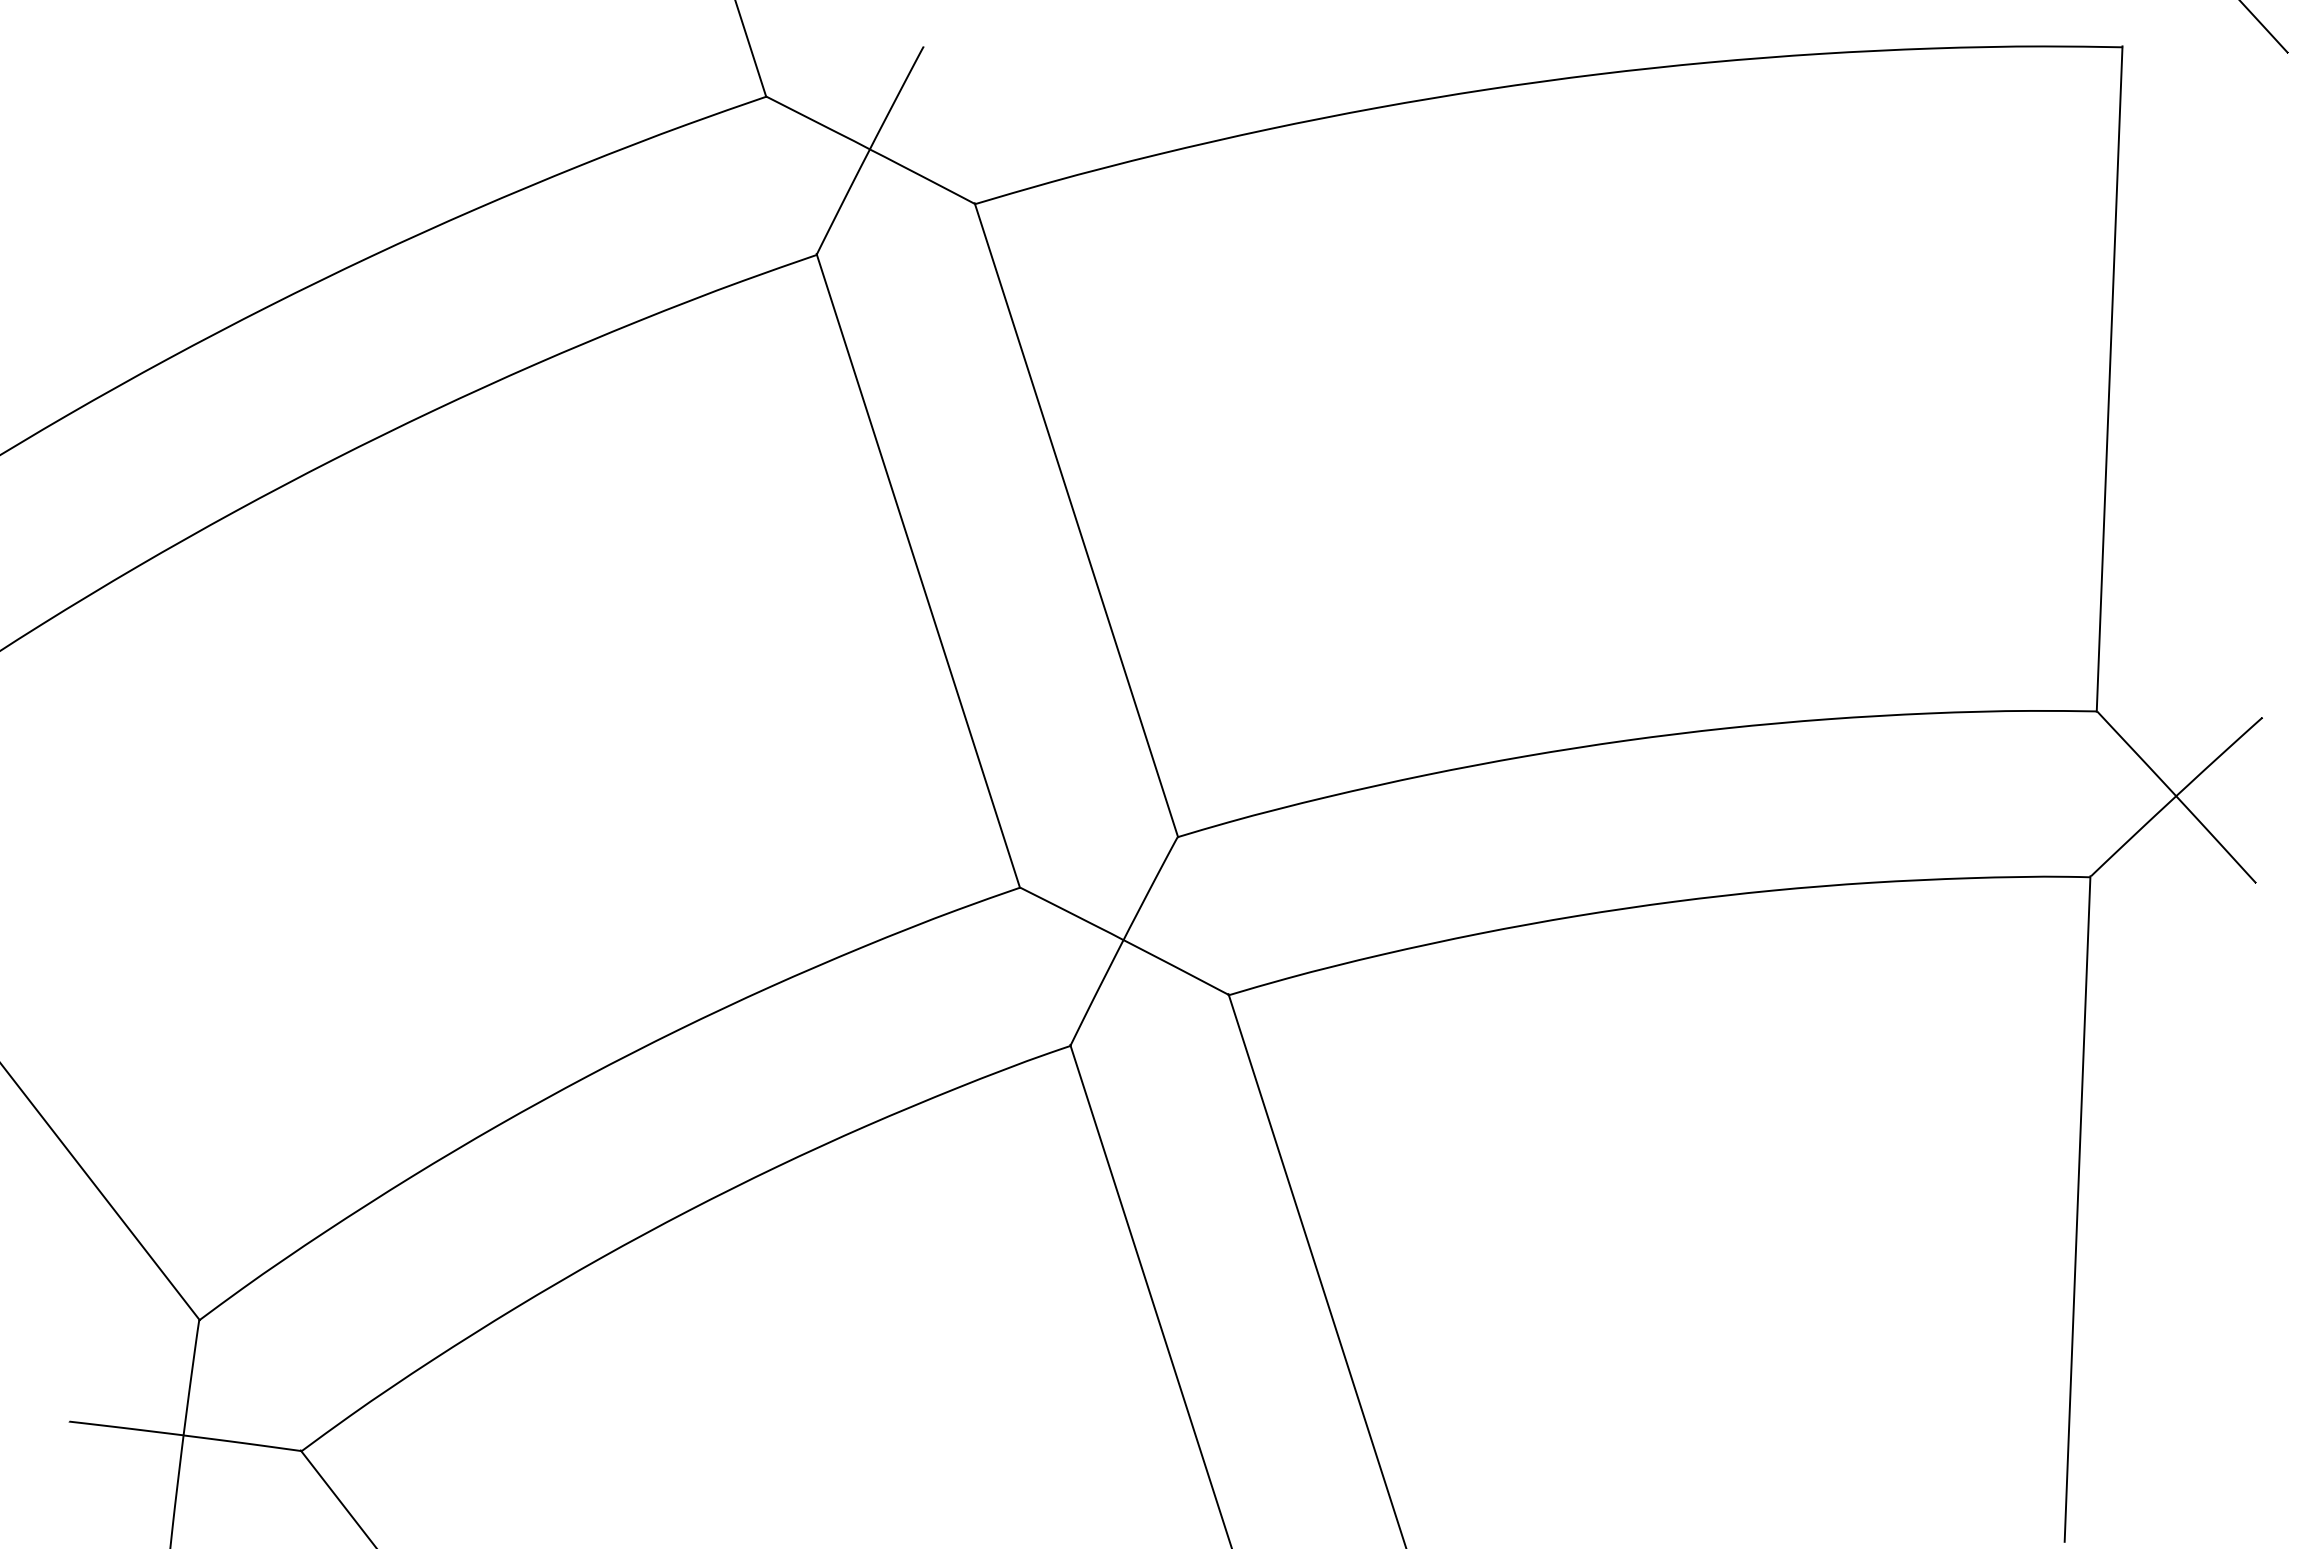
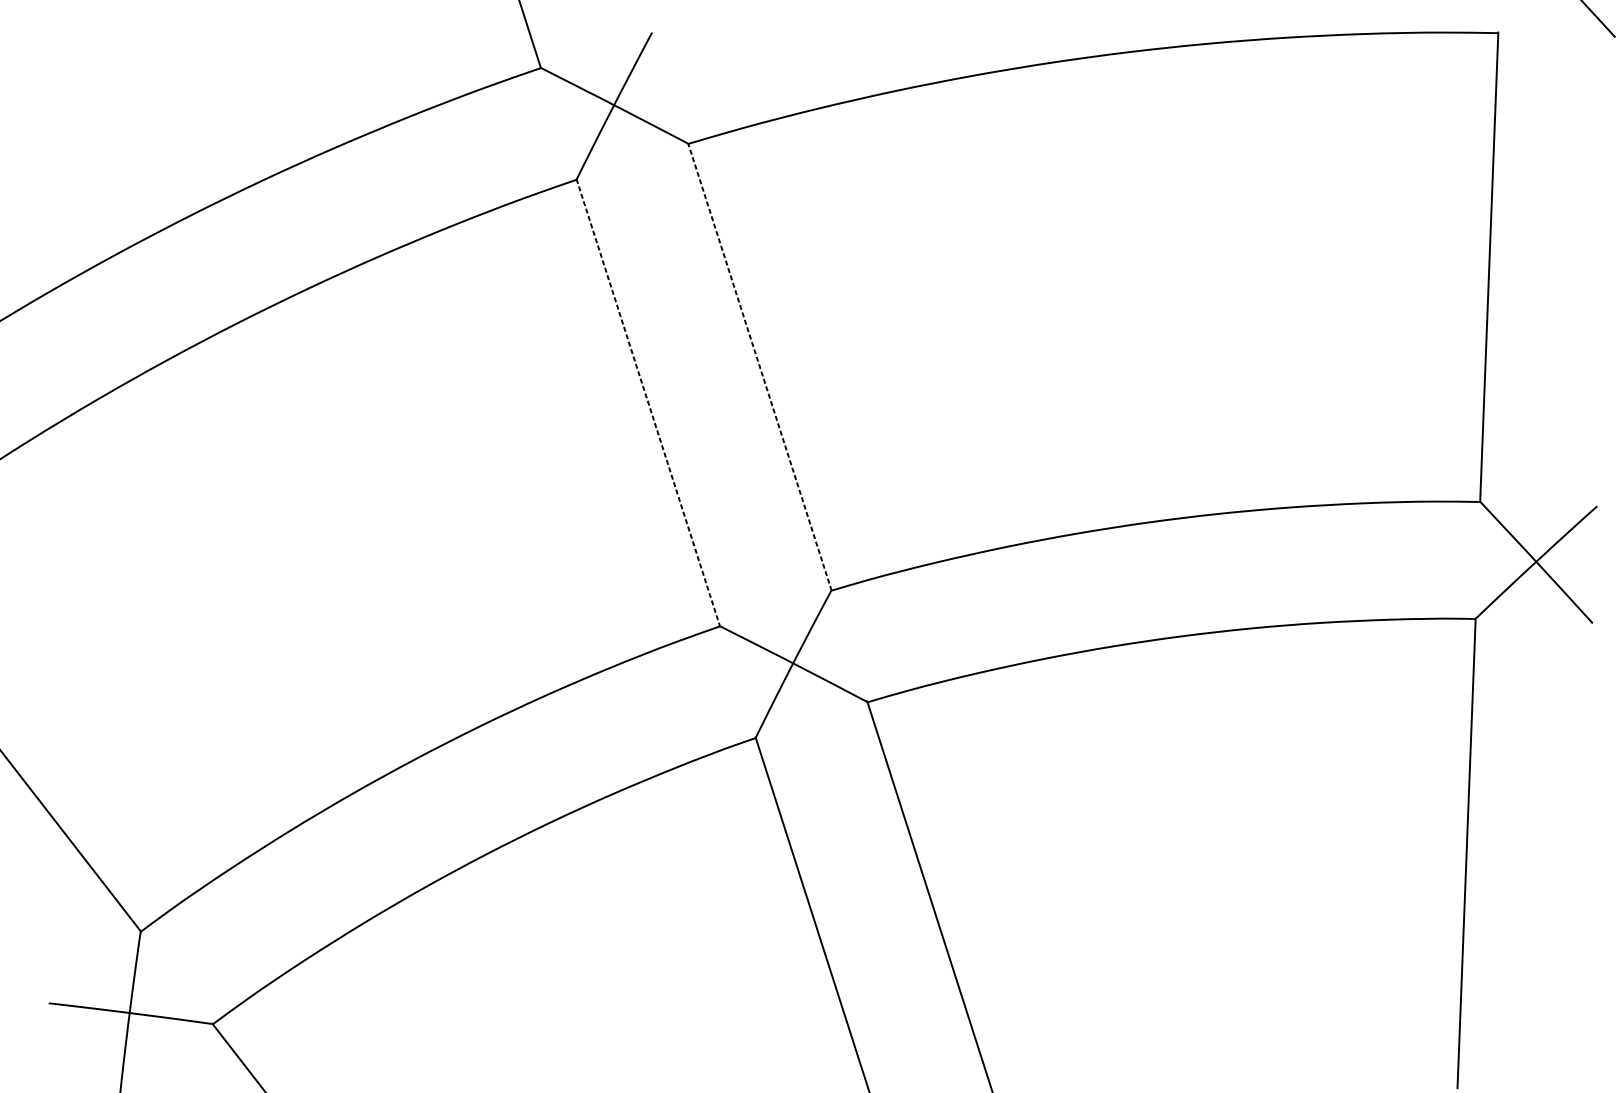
line: (1076, 520) -> (759, 367), solid -> dashed
line: (918, 570) -> (648, 402), solid -> dashed

